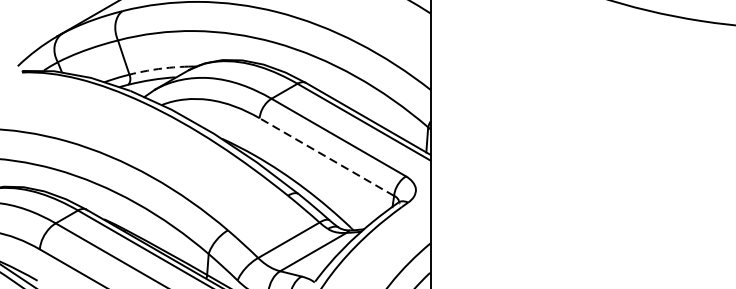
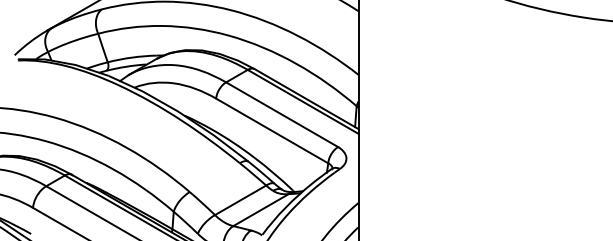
arc: (159, 68) -> (132, 57), dashed -> solid
line: (327, 156) -> (272, 130), dashed -> solid

